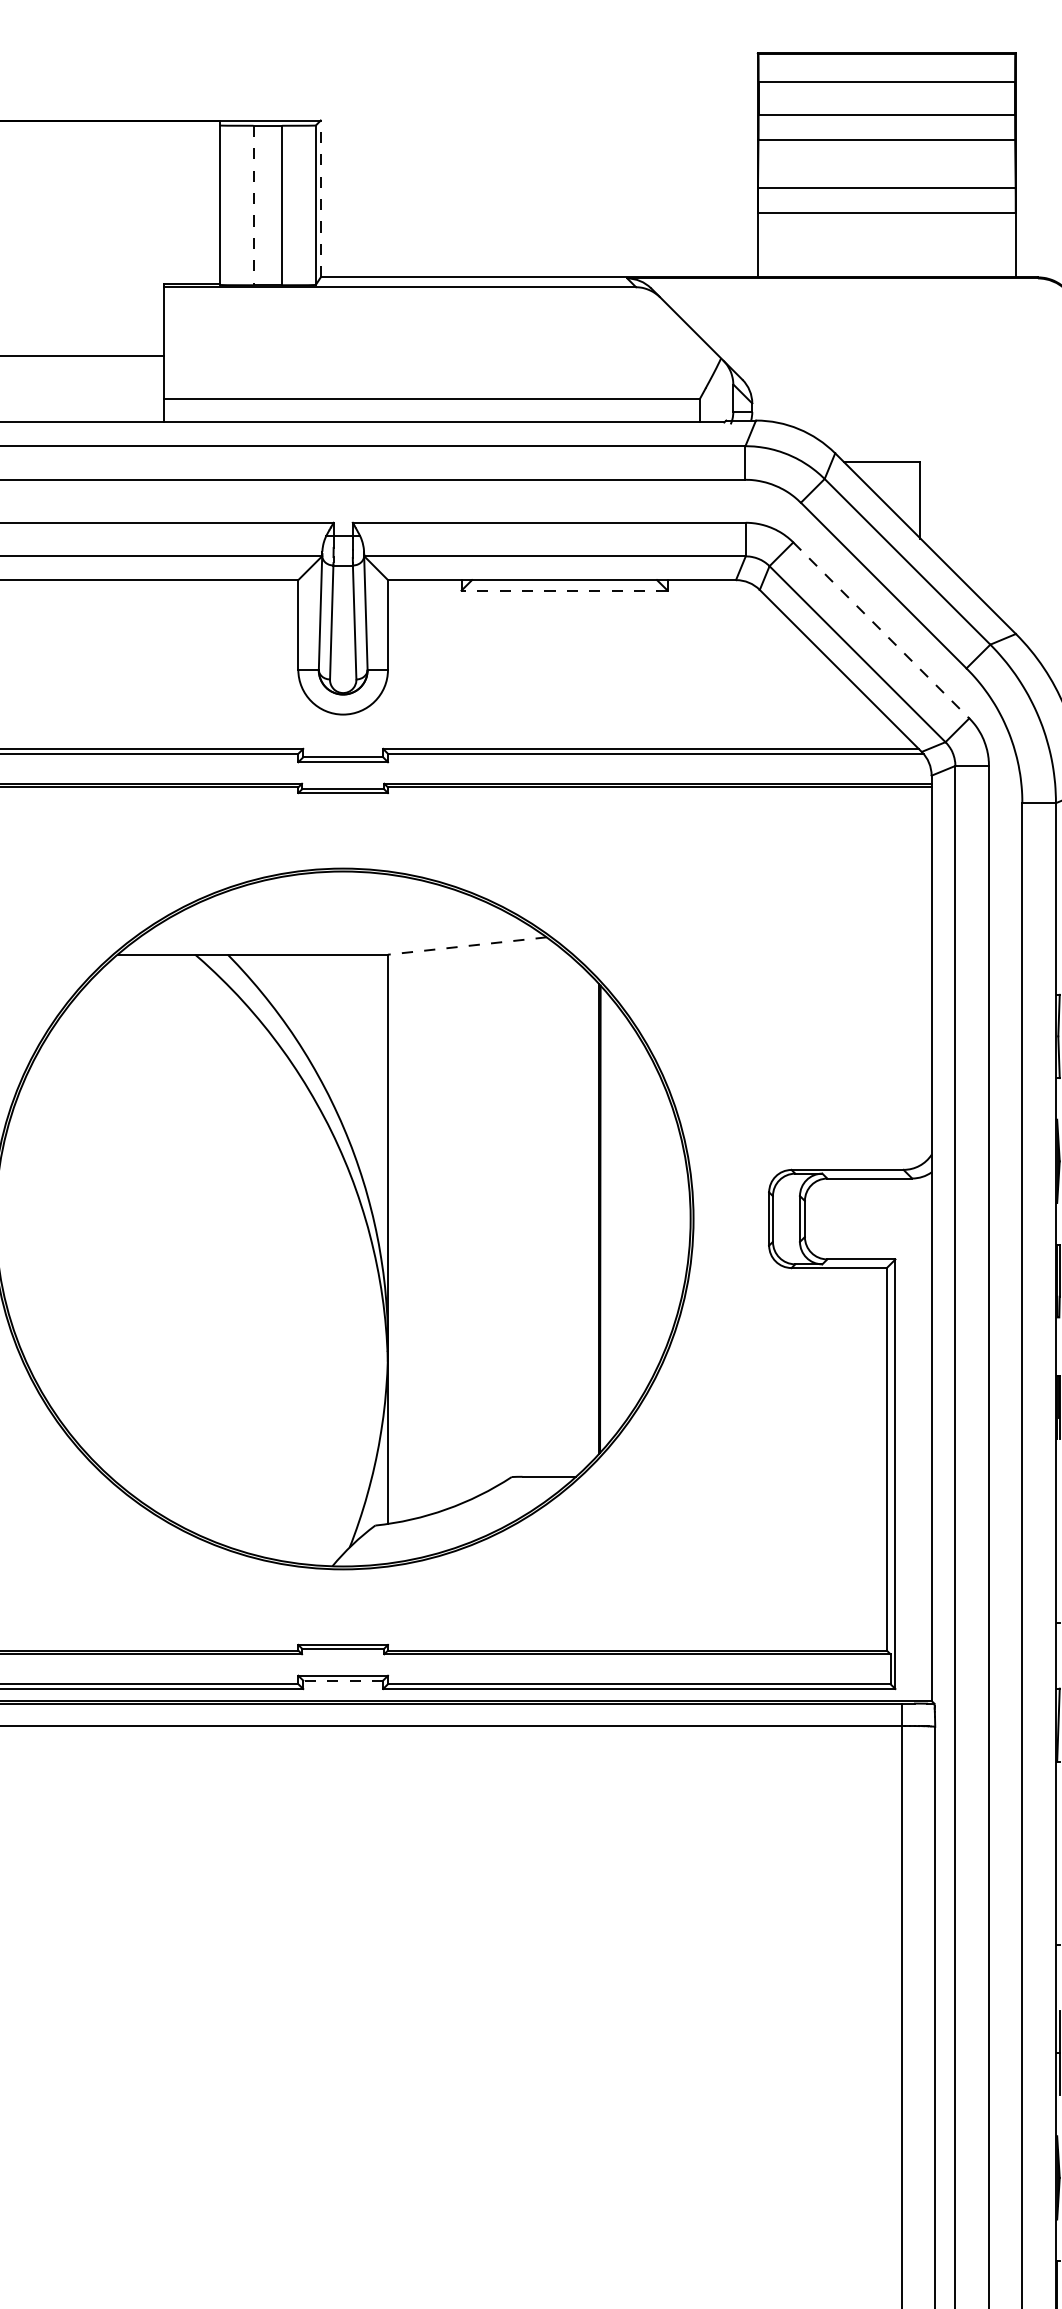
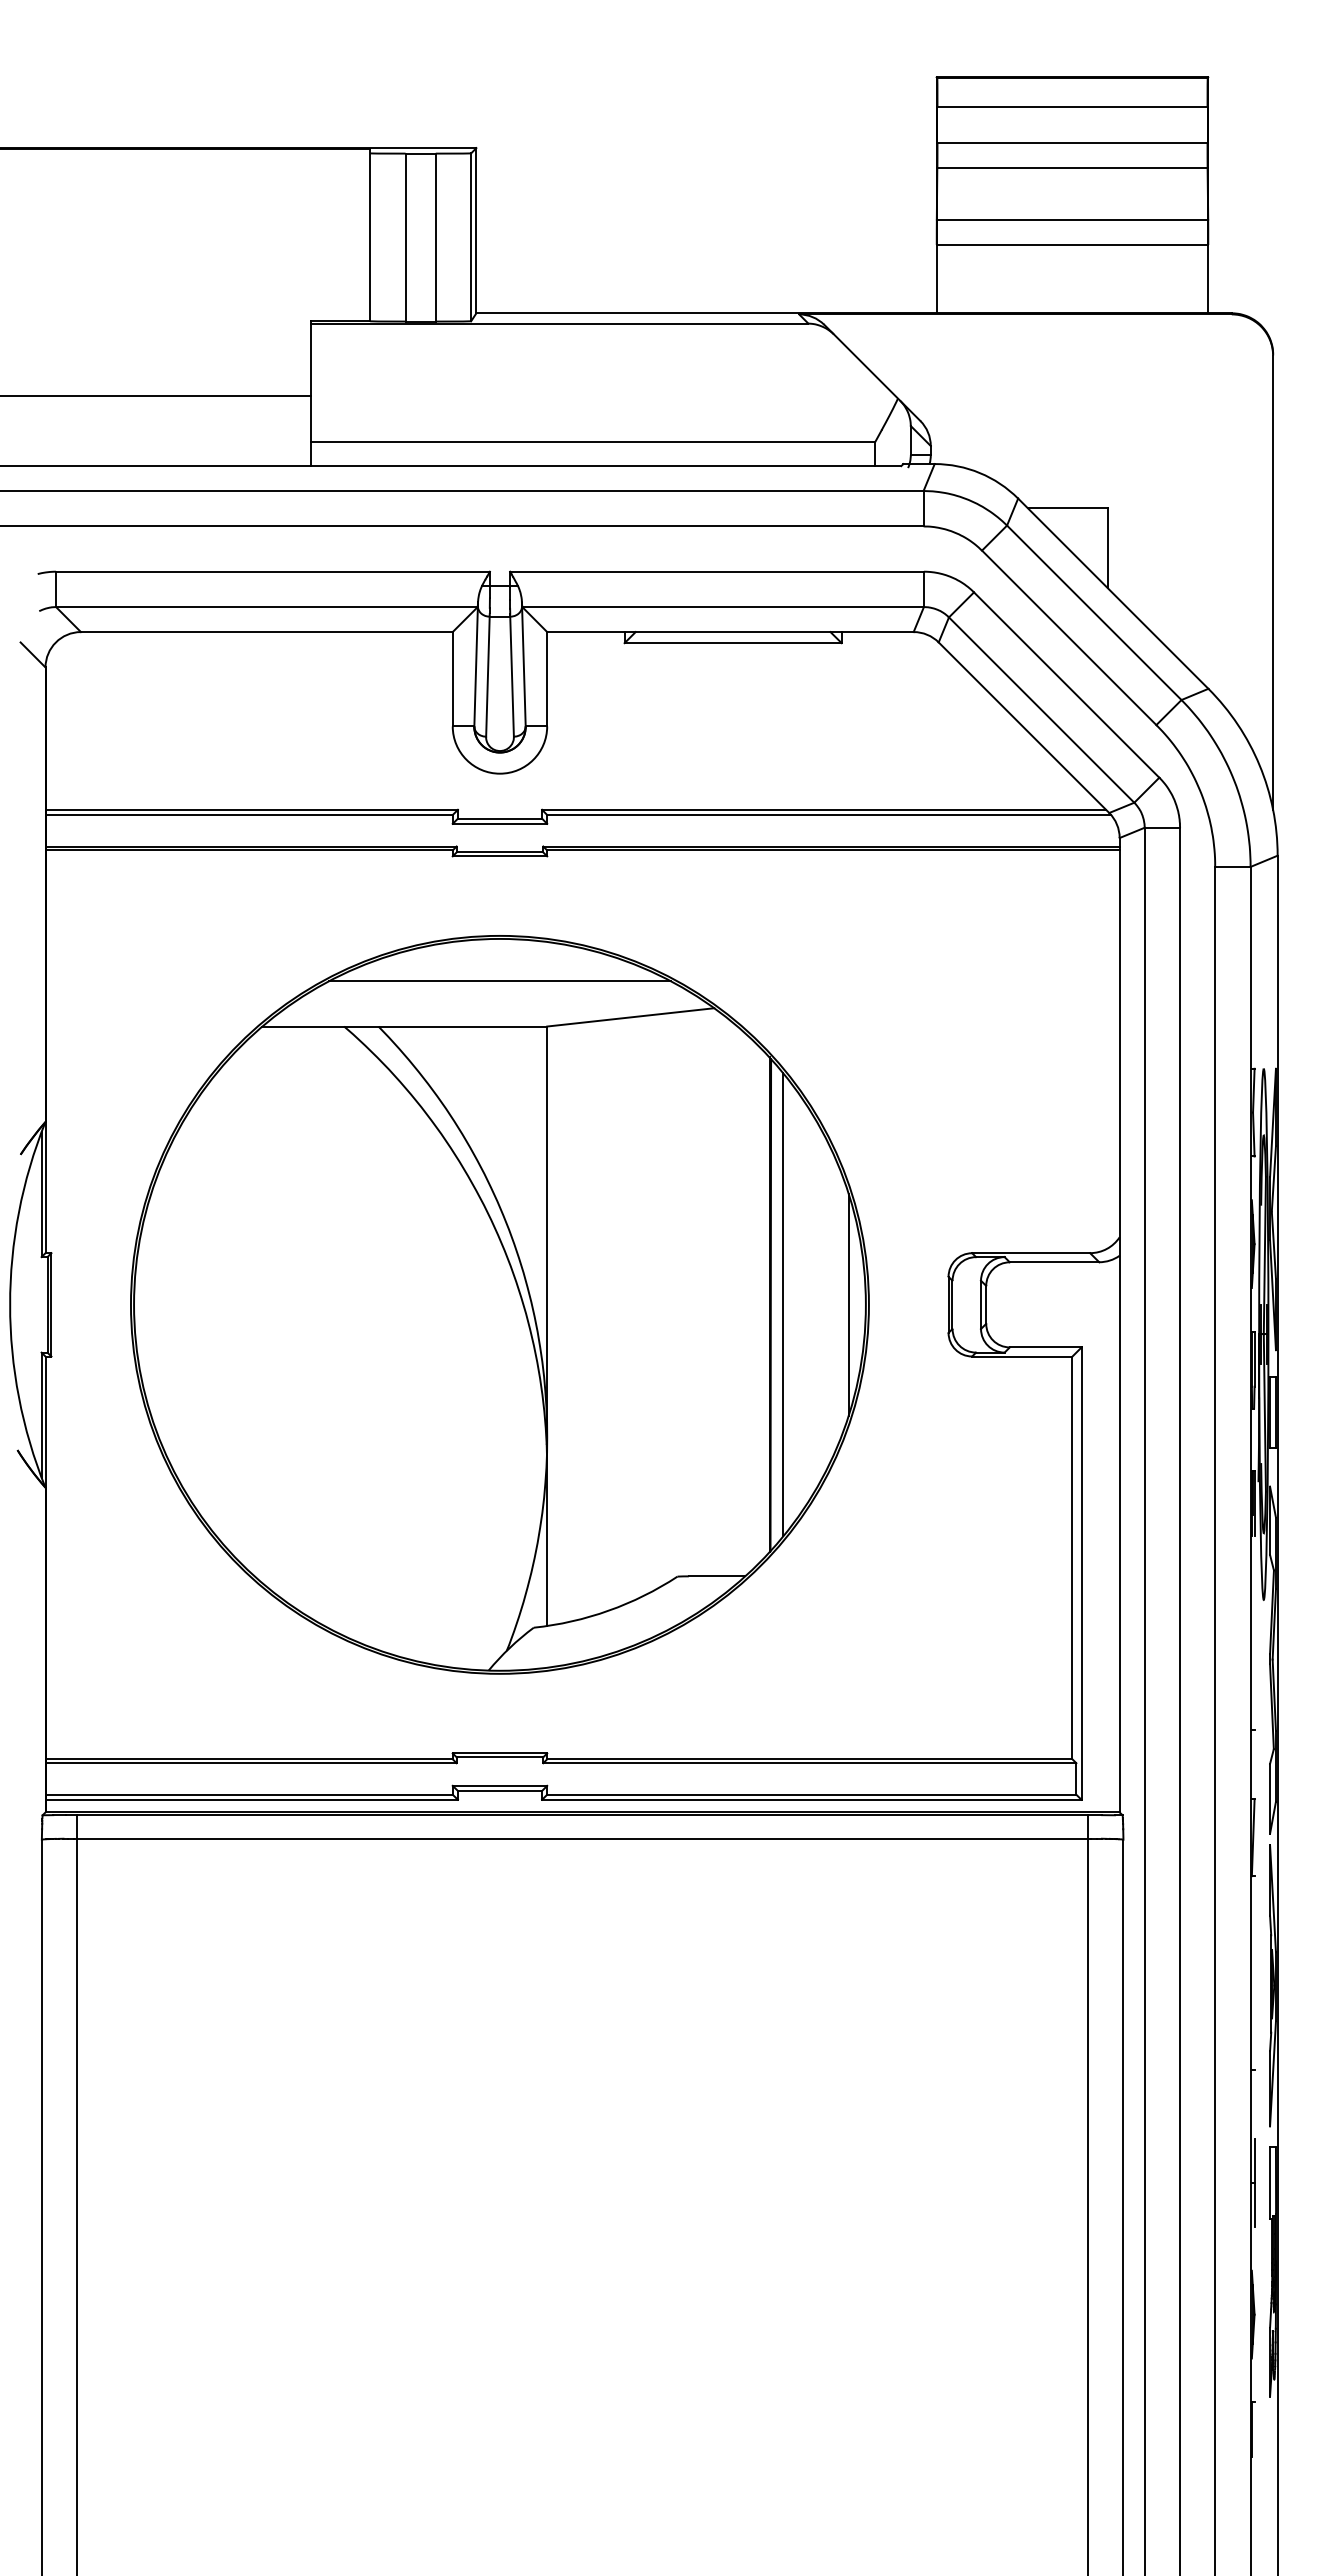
line: (320, 198) -> (476, 230), dashed -> solid
line: (253, 206) -> (405, 238), dashed -> solid
line: (564, 590) -> (733, 643), dashed -> solid
line: (882, 630) -> (1067, 685), dashed -> solid
line: (342, 911) -> (499, 981), added
line: (467, 946) -> (630, 1017), dashed -> solid
line: (612, 1218) -> (783, 1304), added
line: (674, 1218) -> (848, 1304), added
line: (342, 1680) -> (499, 1790), dashed -> solid

